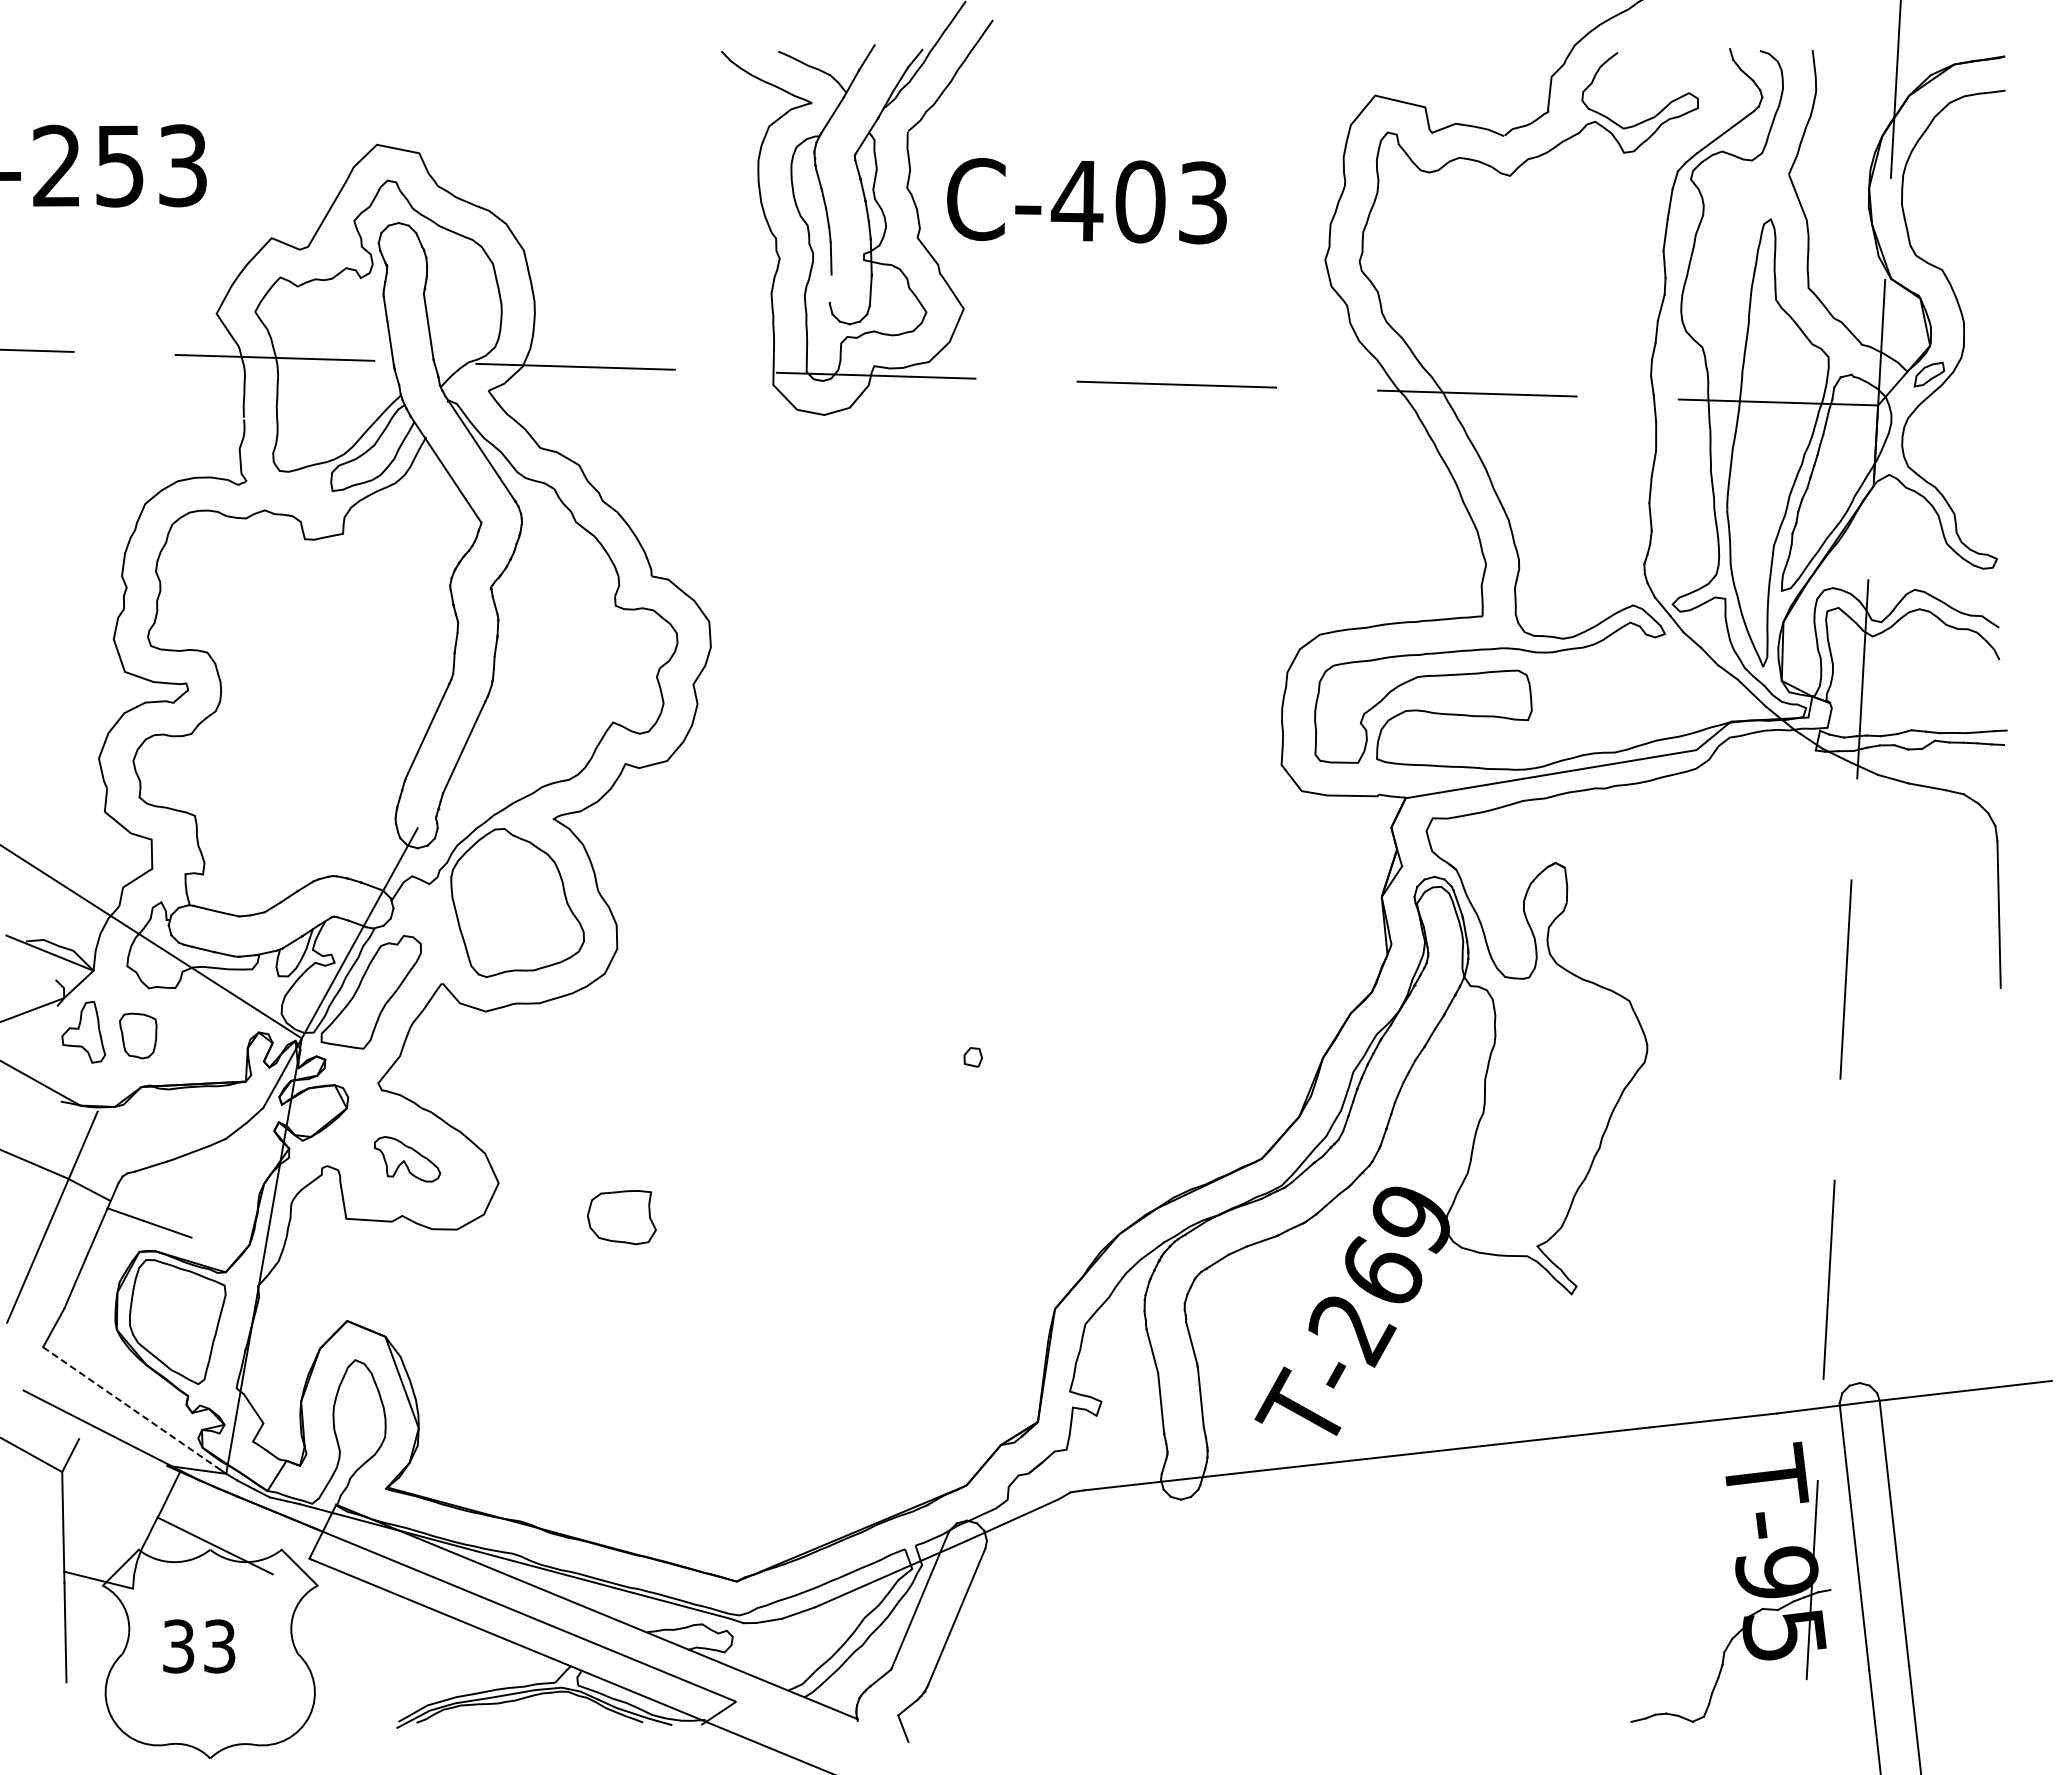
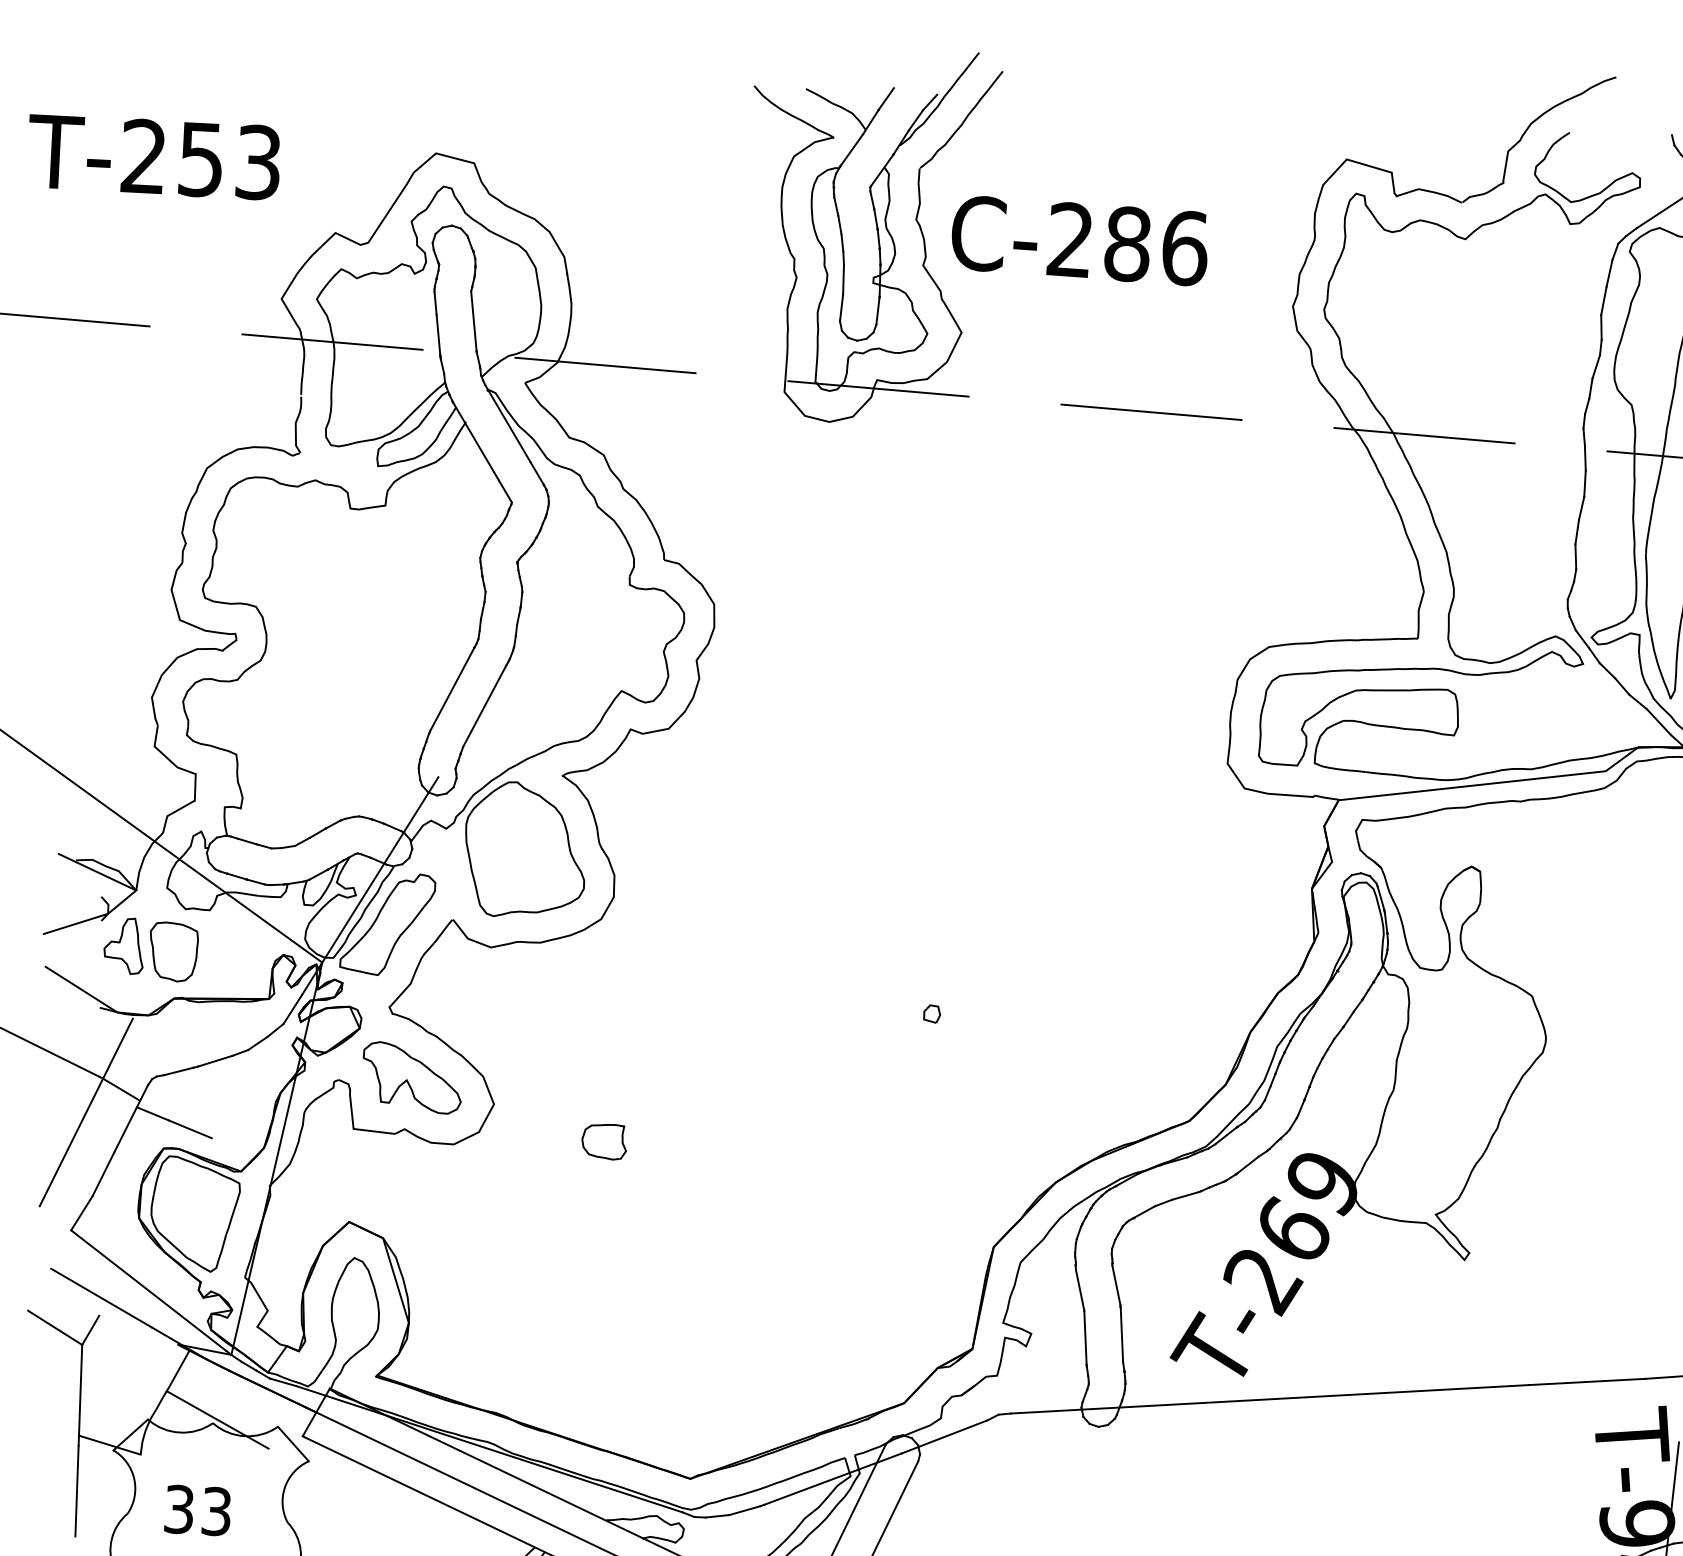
text: (1139, 201) -> (1126, 243), C-403 -> C-286
line: (830, 288) -> (841, 307), added
part: (138, 1035) -> (173, 951), size x1.43
part: (407, 1159) -> (412, 1078), size x1.67
part: (621, 1217) -> (603, 1141), size x0.71
line: (131, 1408) -> (148, 1290), dashed -> solid

